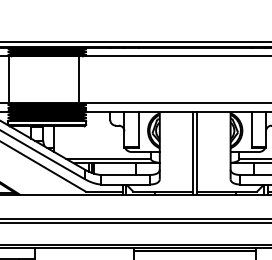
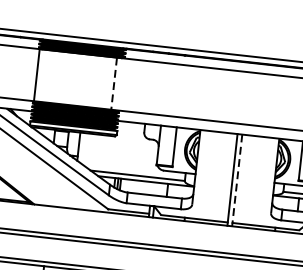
line: (78, 80) -> (113, 84), solid -> dashed
line: (197, 153) -> (237, 180), solid -> dashed

